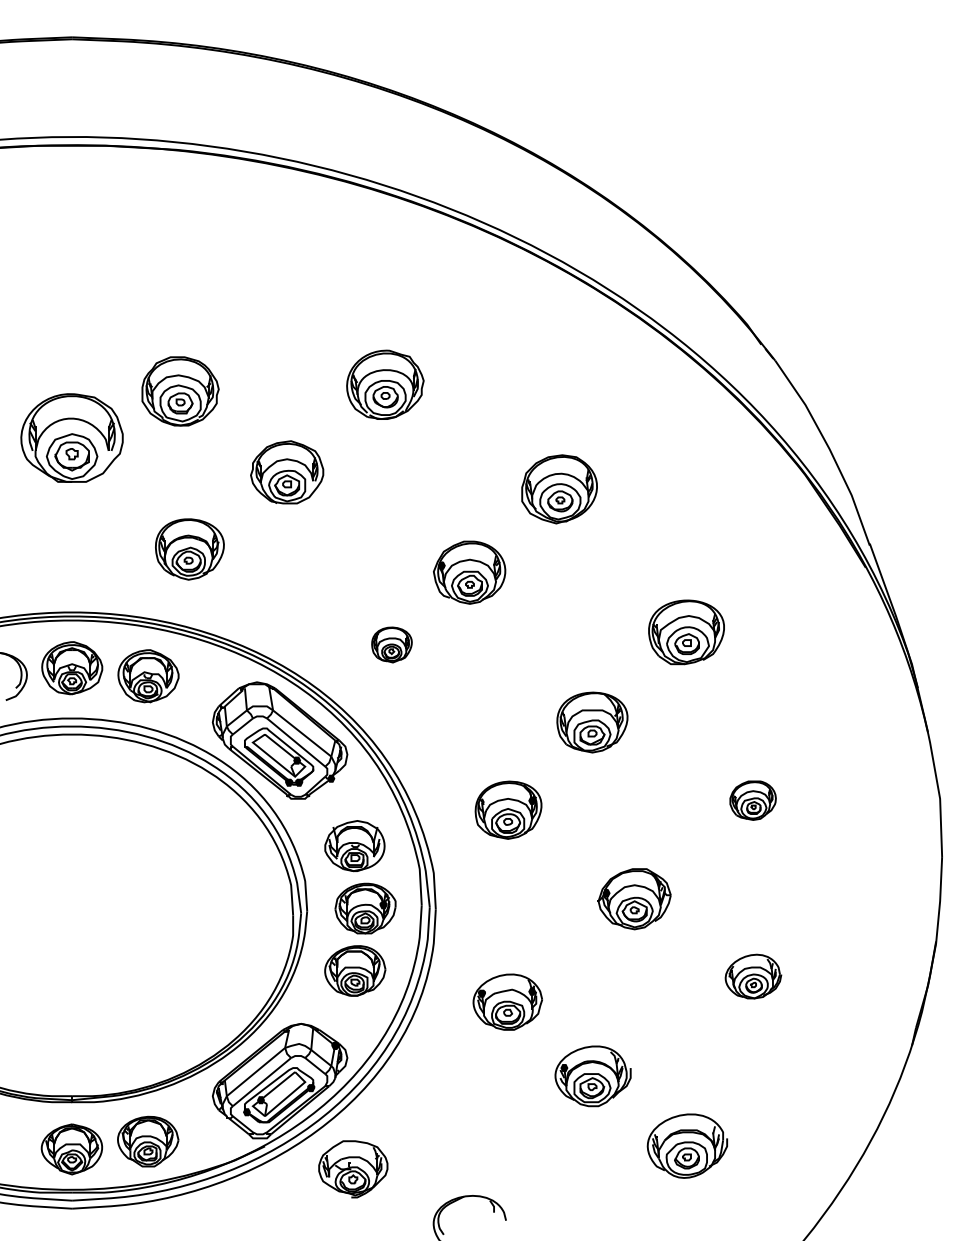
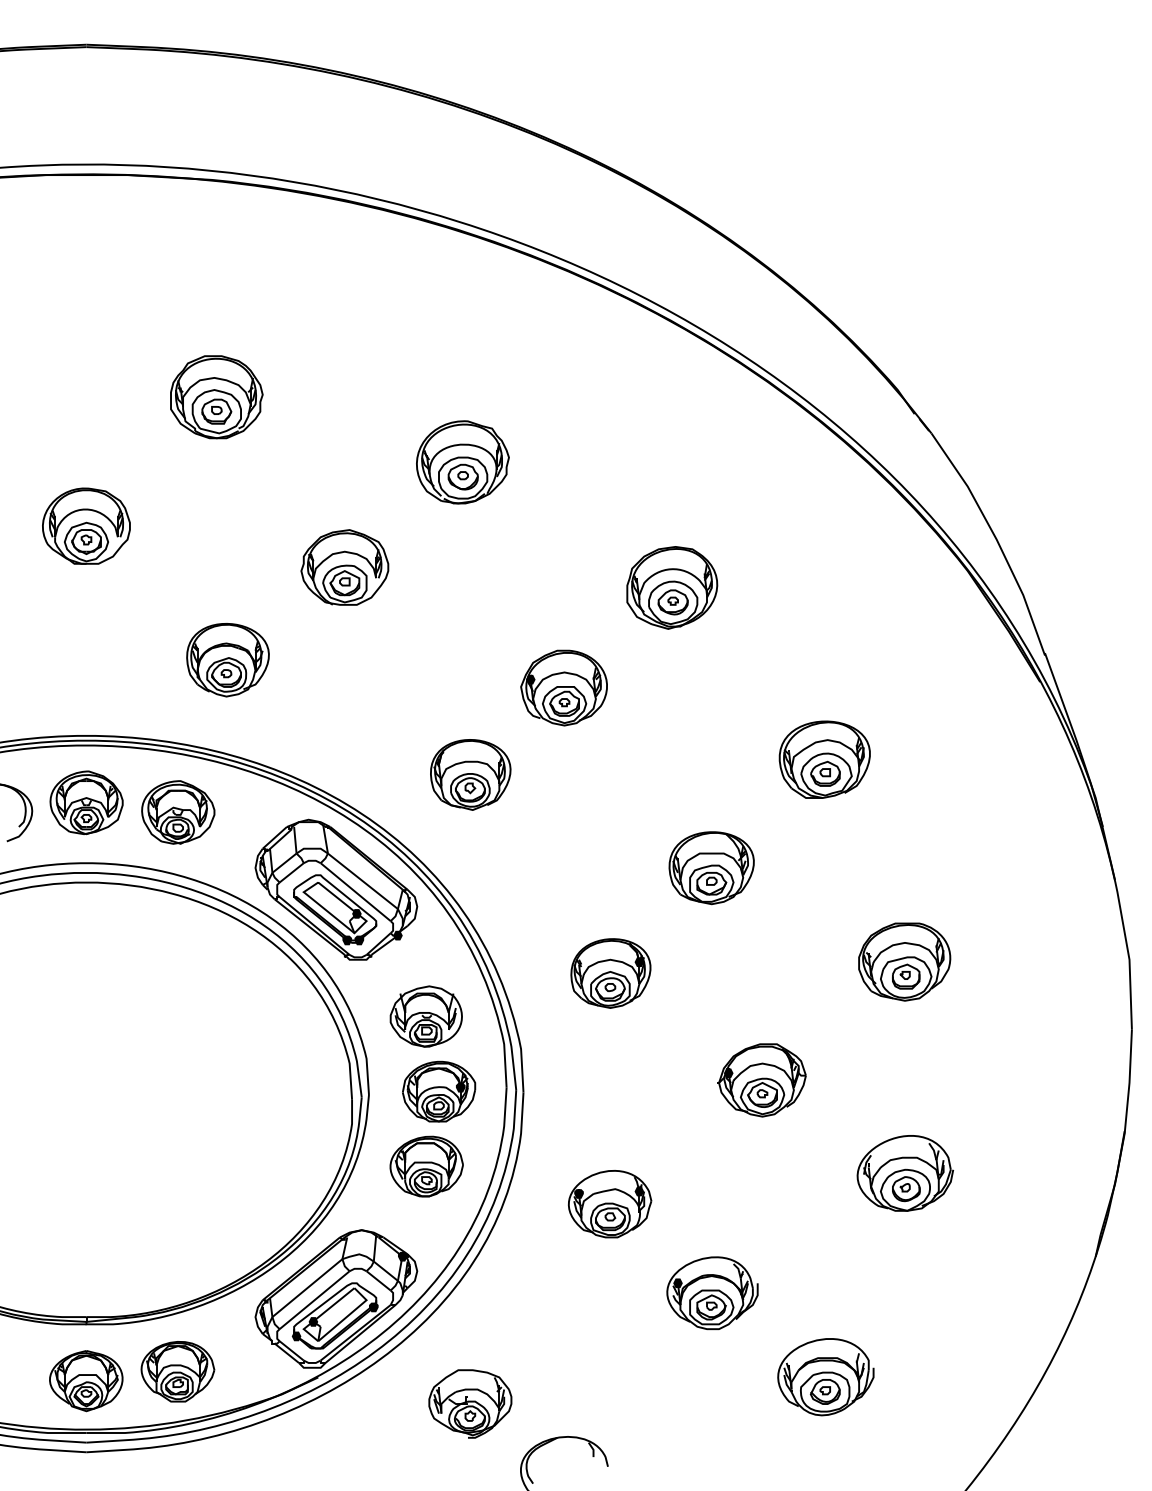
part: (180, 391) -> (216, 397), moved
part: (72, 437) -> (86, 525), size x0.71
part: (391, 644) -> (470, 774), size x1.67
part: (752, 800) -> (904, 961), size x1.67
part: (752, 976) -> (904, 1173), size x1.43
part: (353, 1168) -> (470, 1403), moved

